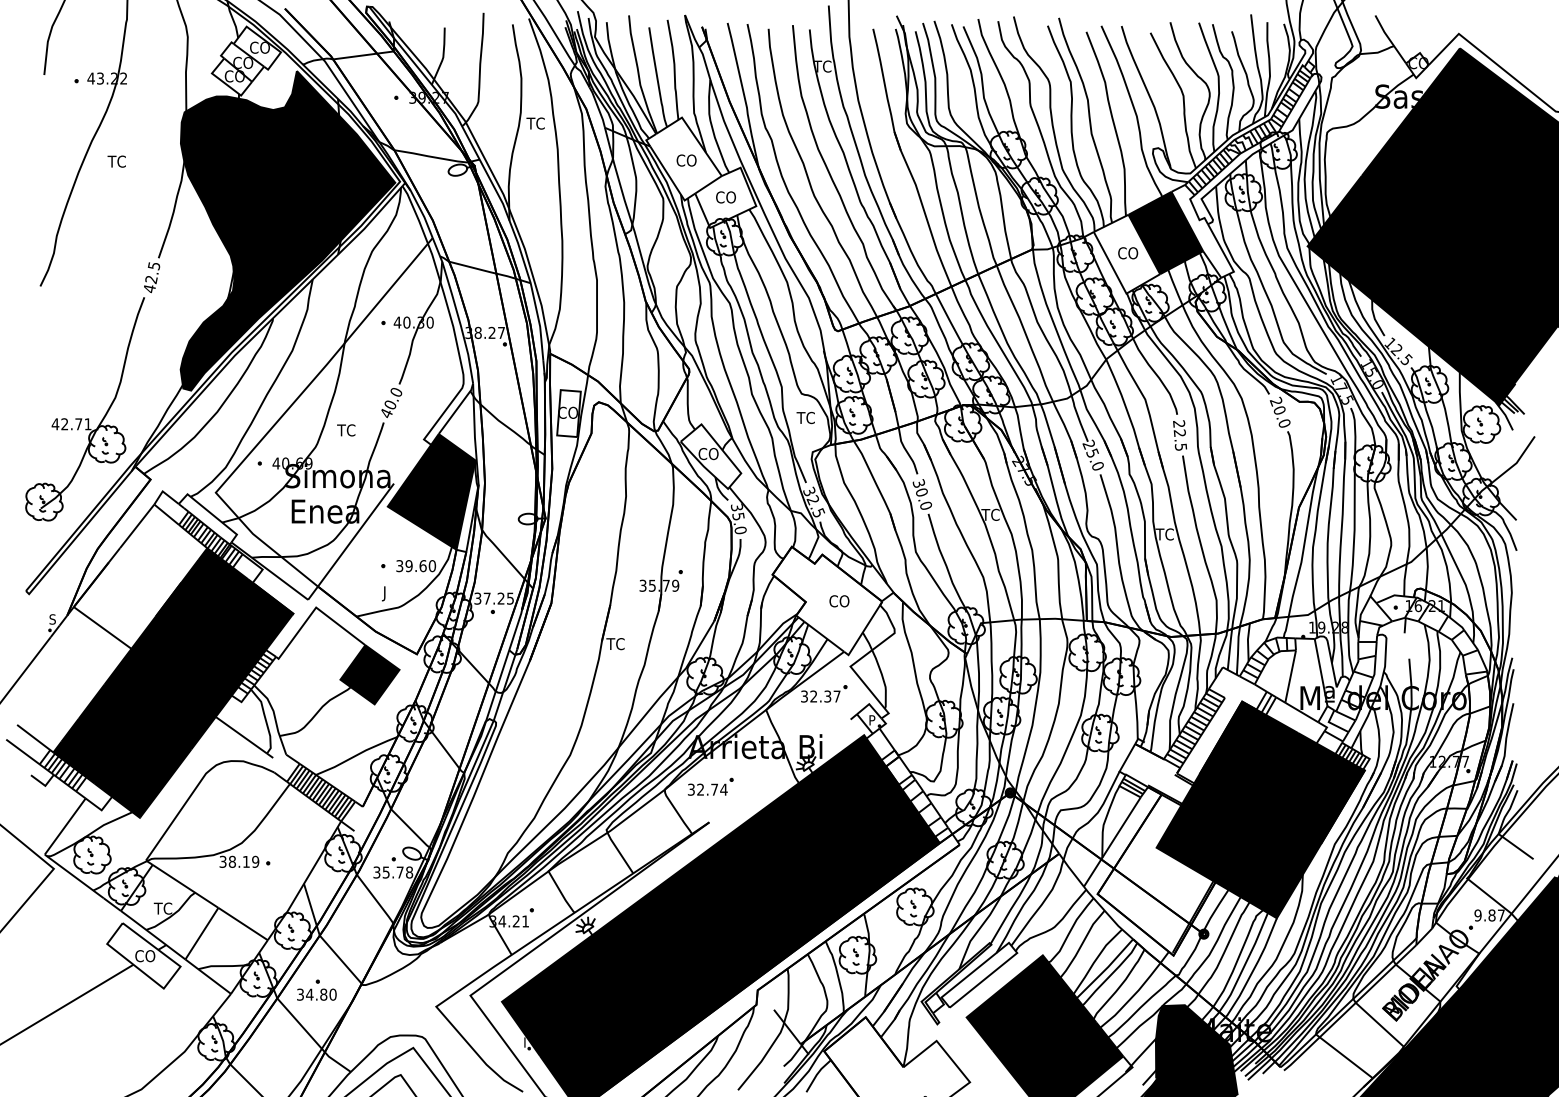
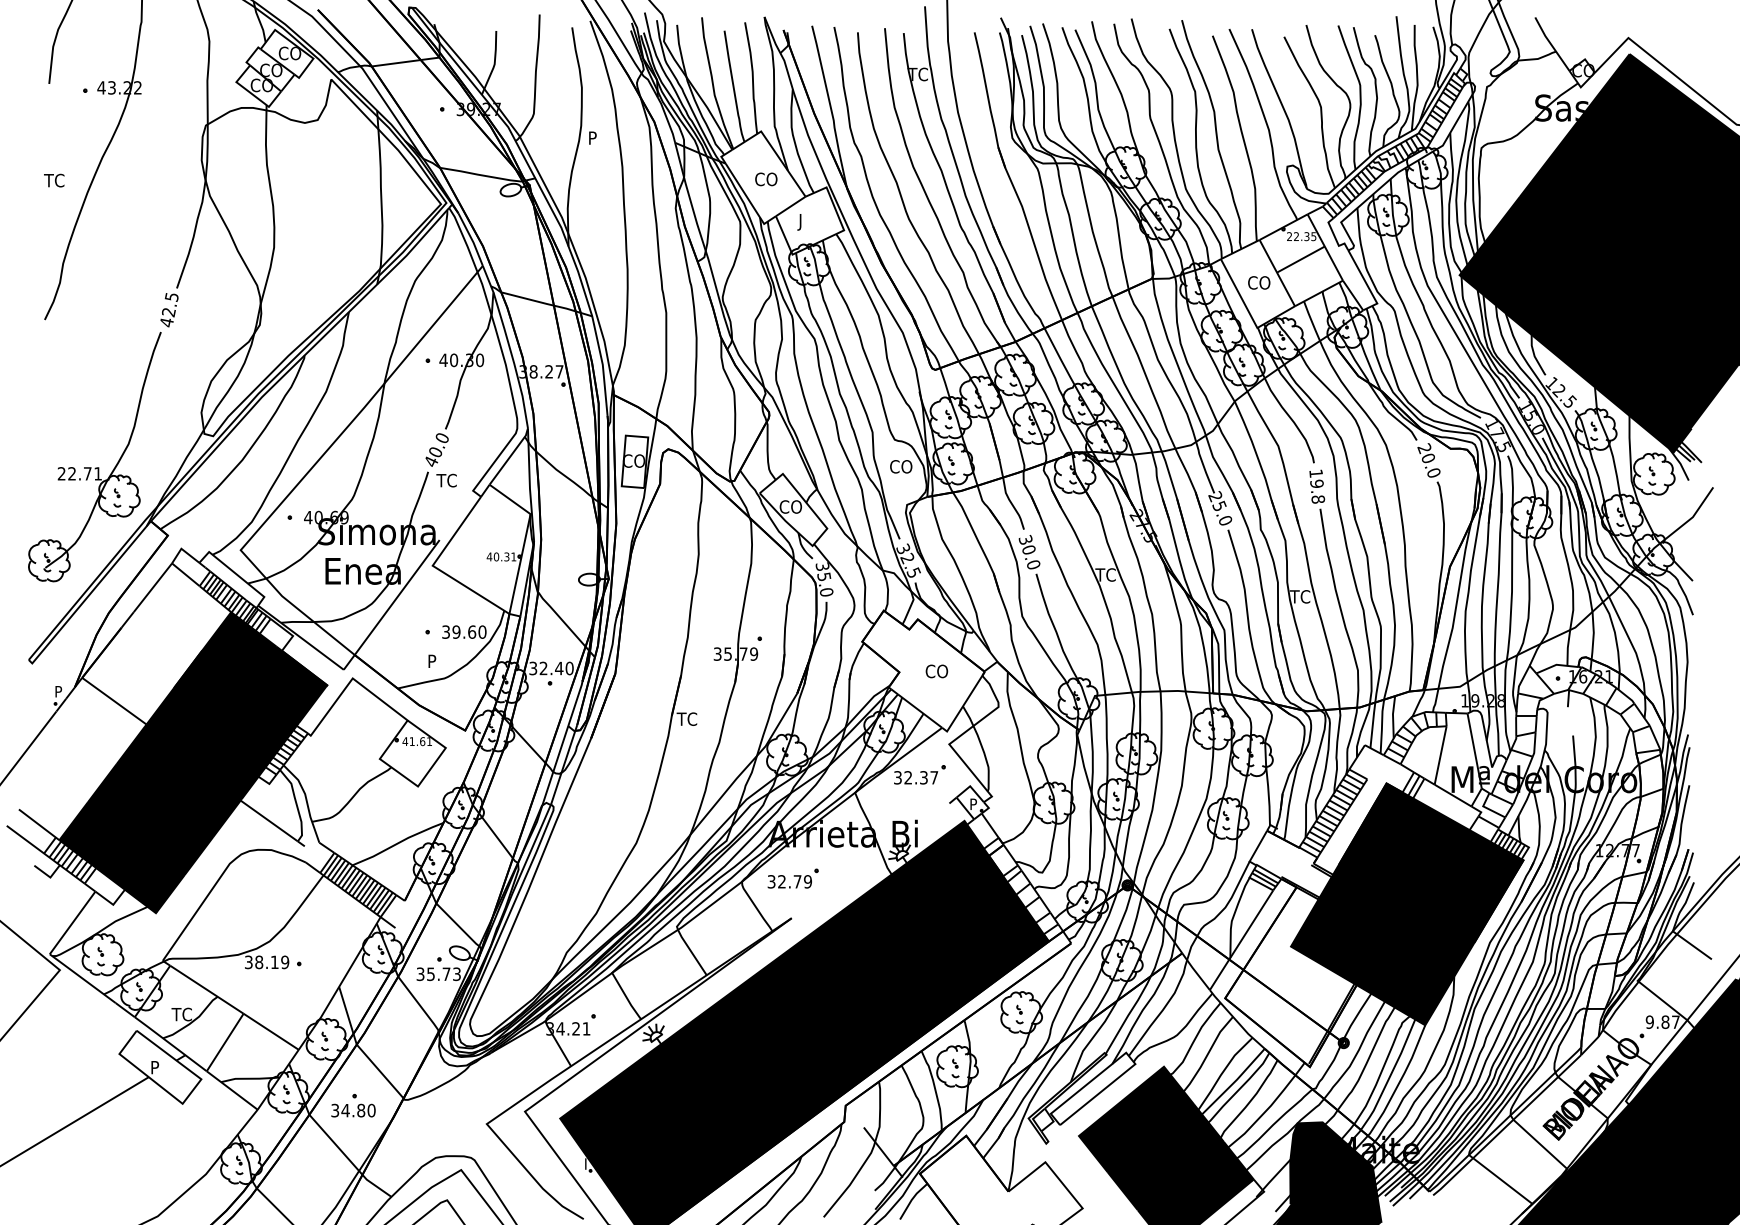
text: (535, 123) -> (597, 138), TC -> P
text: (116, 161) -> (53, 180), moved
text: (724, 198) -> (808, 221), CO -> J
fill: (287, 230) -> (320, 257), removed
fill: (1165, 232) -> (1300, 259), removed
text: (806, 417) -> (900, 466), TC -> CO
text: (55, 424) -> (61, 474), 42.71 -> 22.71
text: (346, 430) -> (446, 480), moved
text: (1180, 435) -> (1317, 486), 22.5 -> 19.8
fill: (431, 491) -> (481, 548), removed
text: (385, 593) -> (430, 662), J -> P
text: (498, 598) -> (556, 668), 37.25 -> 32.40
text: (52, 619) -> (58, 691), S -> P
fill: (369, 674) -> (412, 753), removed
text: (723, 789) -> (807, 881), 32.74 -> 32.79
text: (409, 872) -> (456, 974), 35.78 -> 35.73
text: (145, 956) -> (162, 1067), CO -> P

